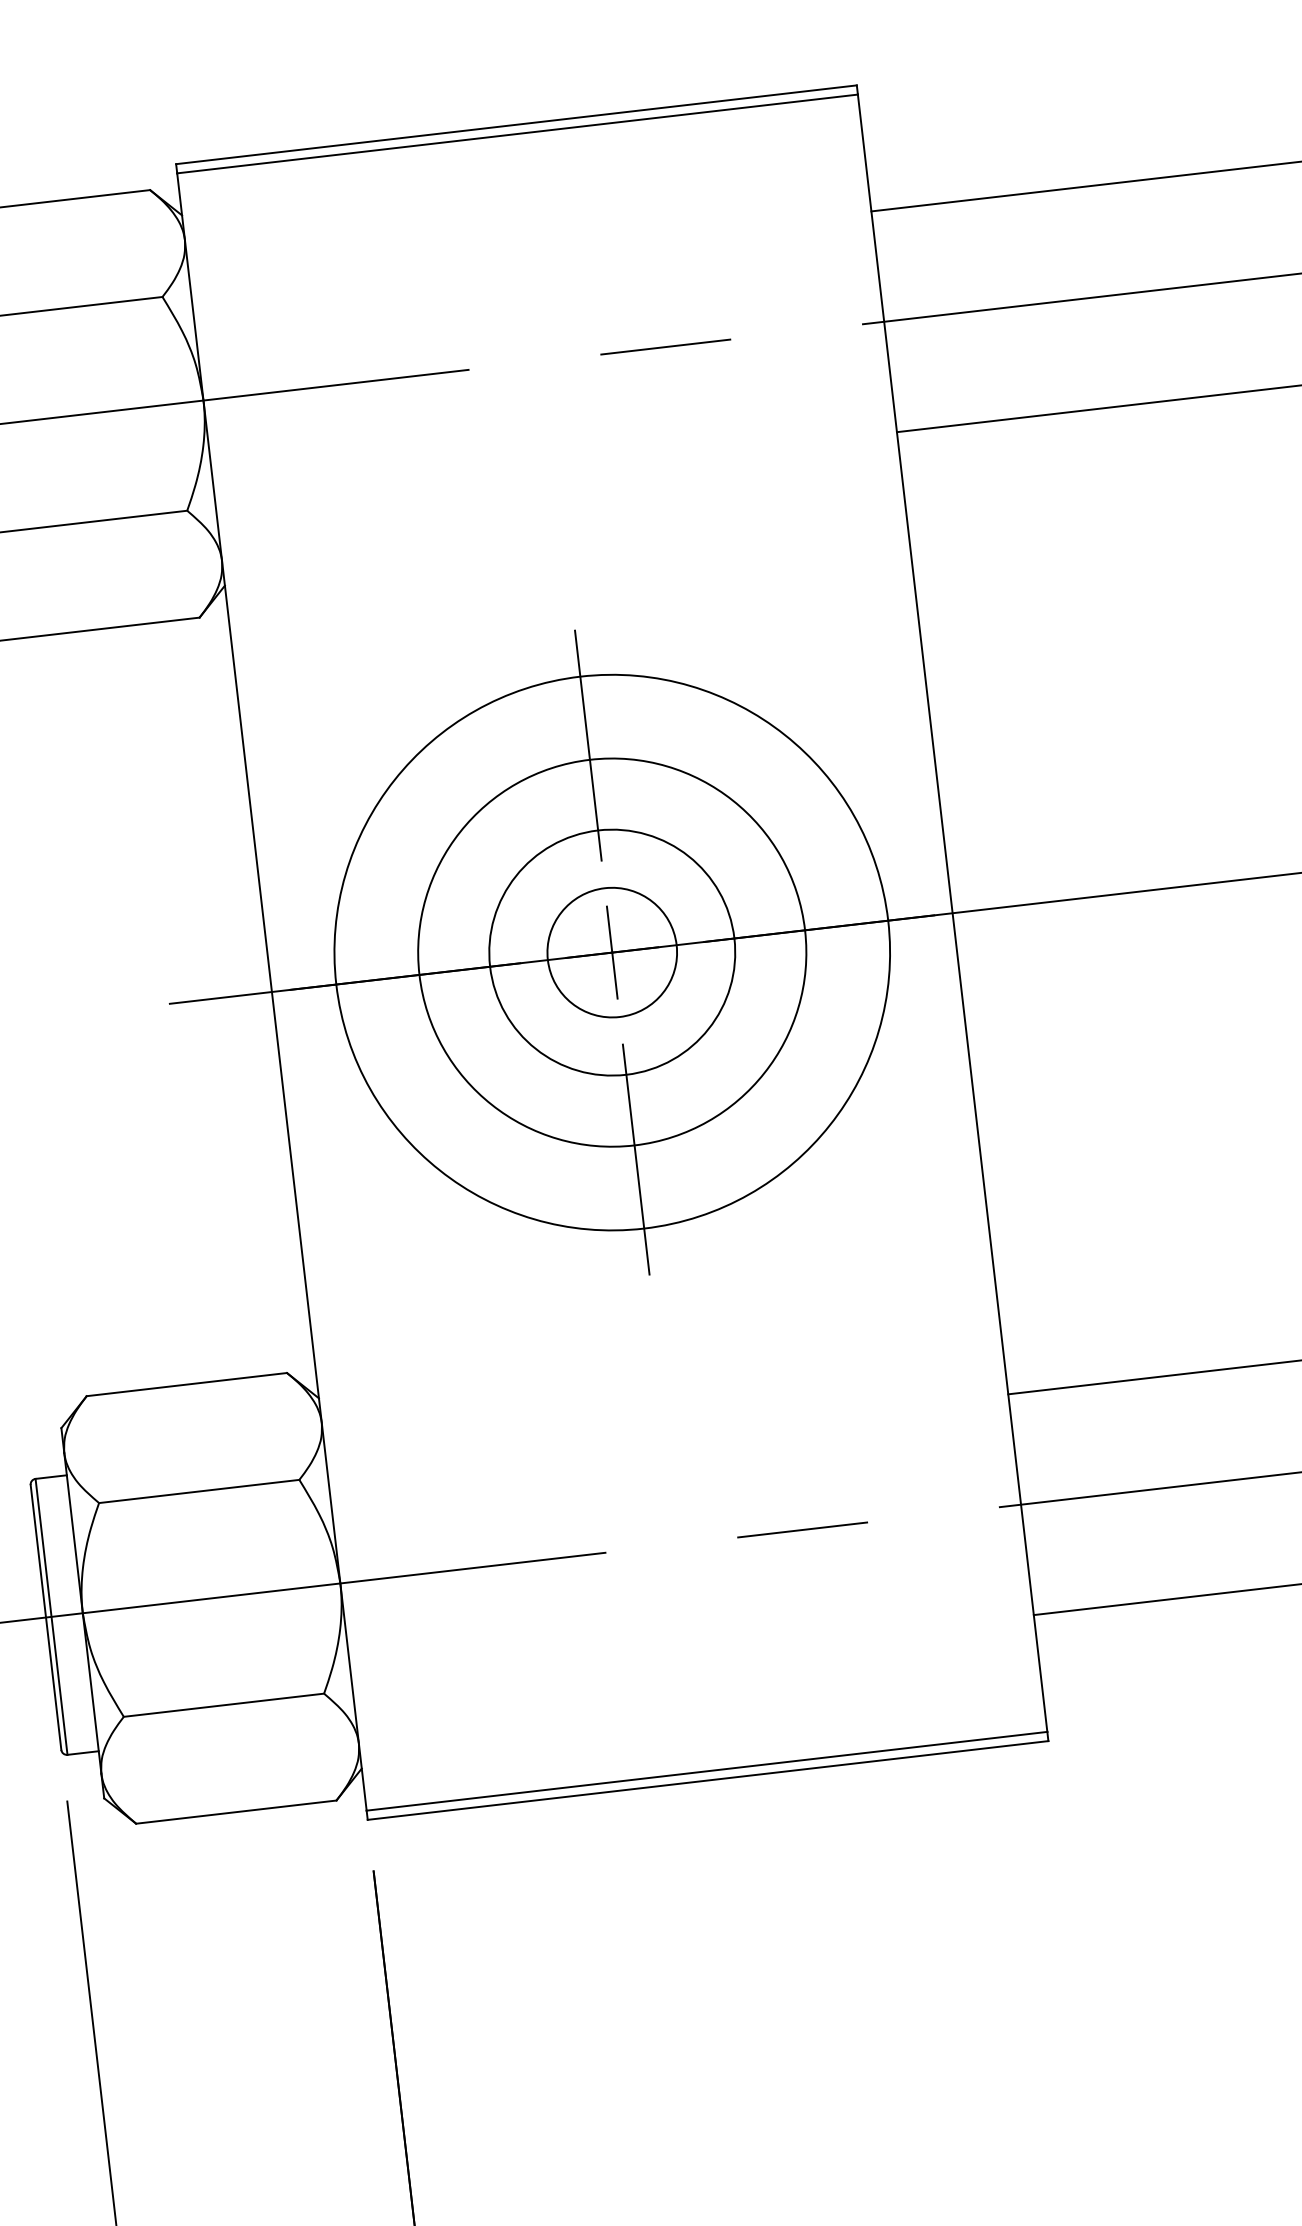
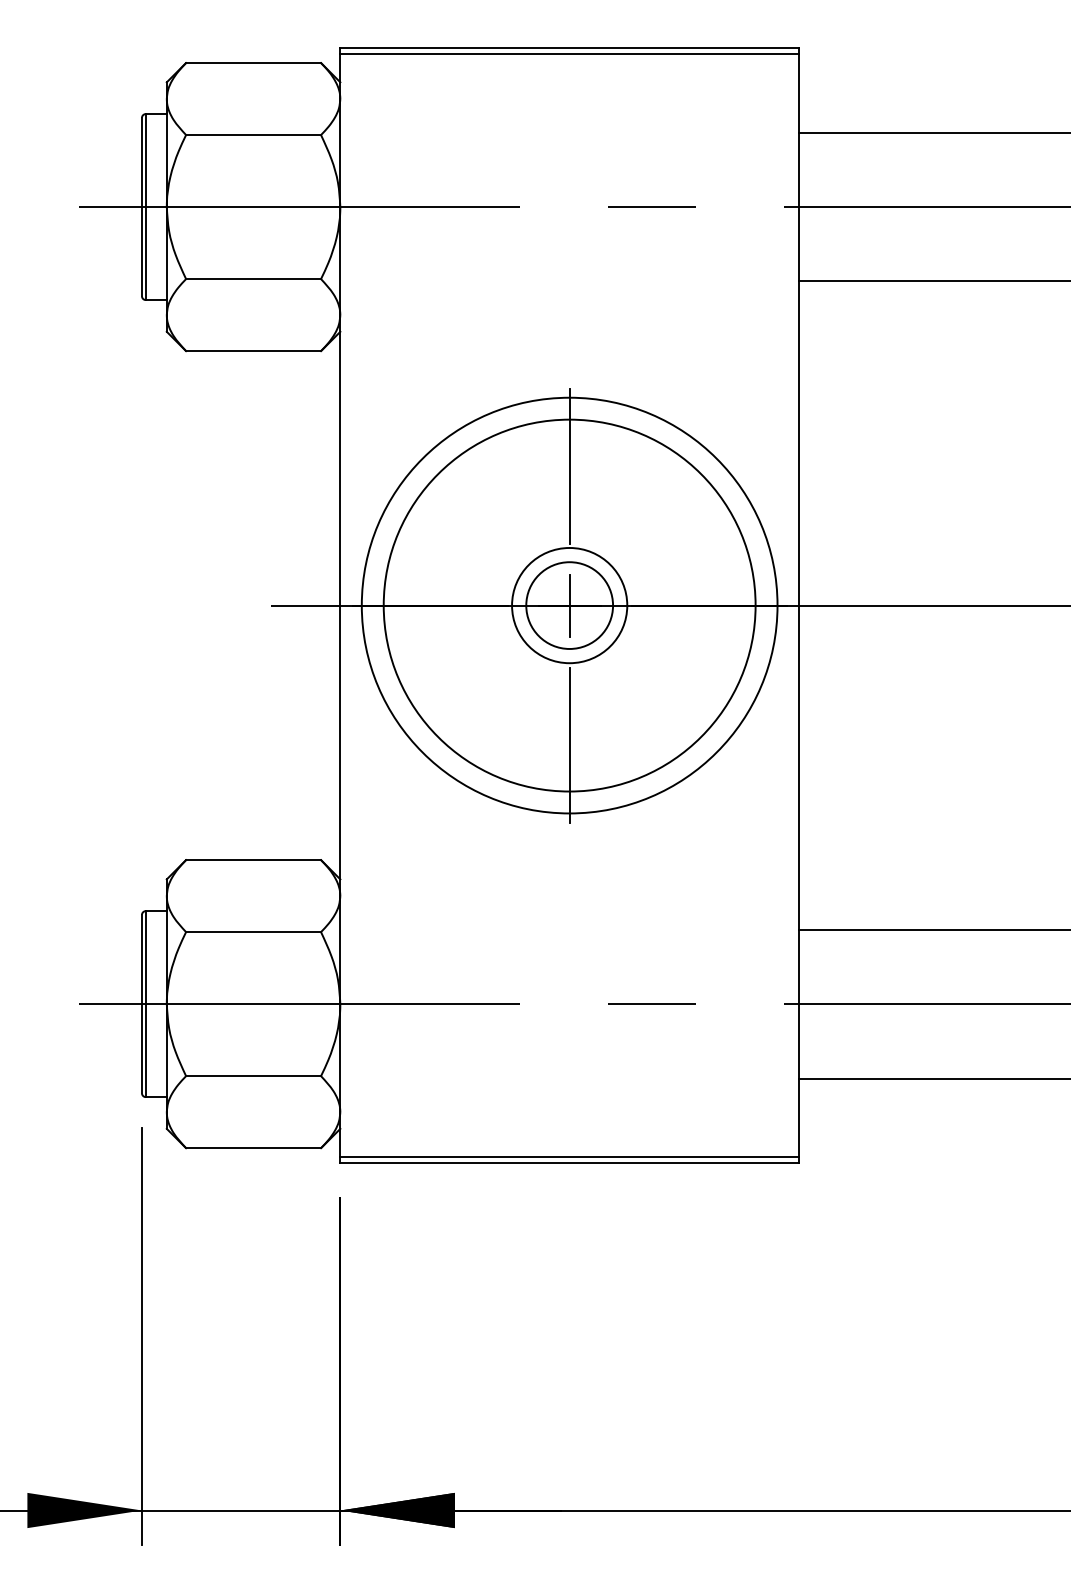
circle: (612, 952) -> (569, 605), size x0.7
circle: (612, 952) -> (569, 605), size x1.6

